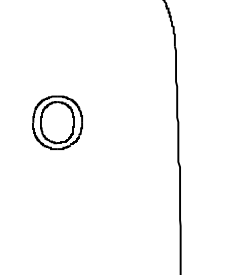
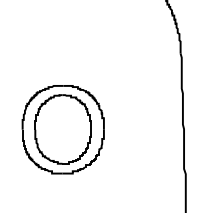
part: (57, 122) -> (63, 129), size x1.67

